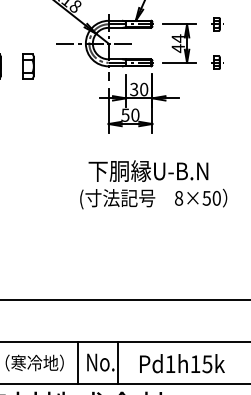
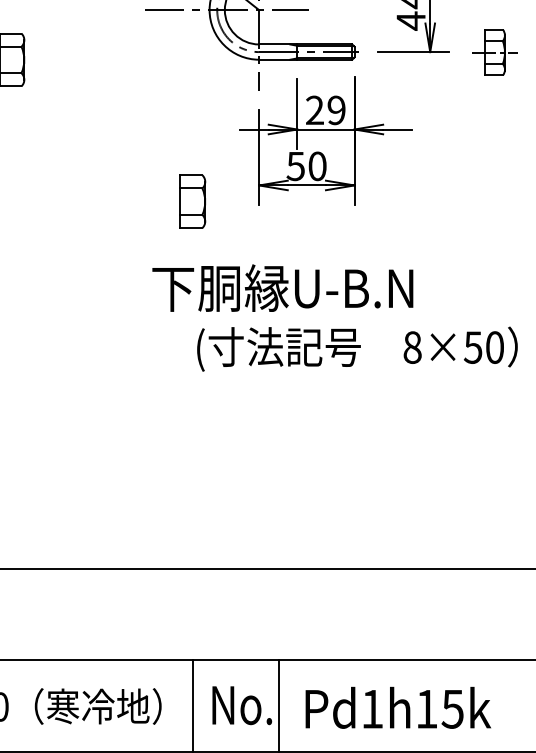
part: (217, 62) -> (496, 51), size x1.6
part: (28, 66) -> (193, 201), moved
text: (139, 89) -> (326, 110), 30 -> 29
text: (148, 170) -> (282, 286), moved
text: (182, 363) -> (398, 707), moved

